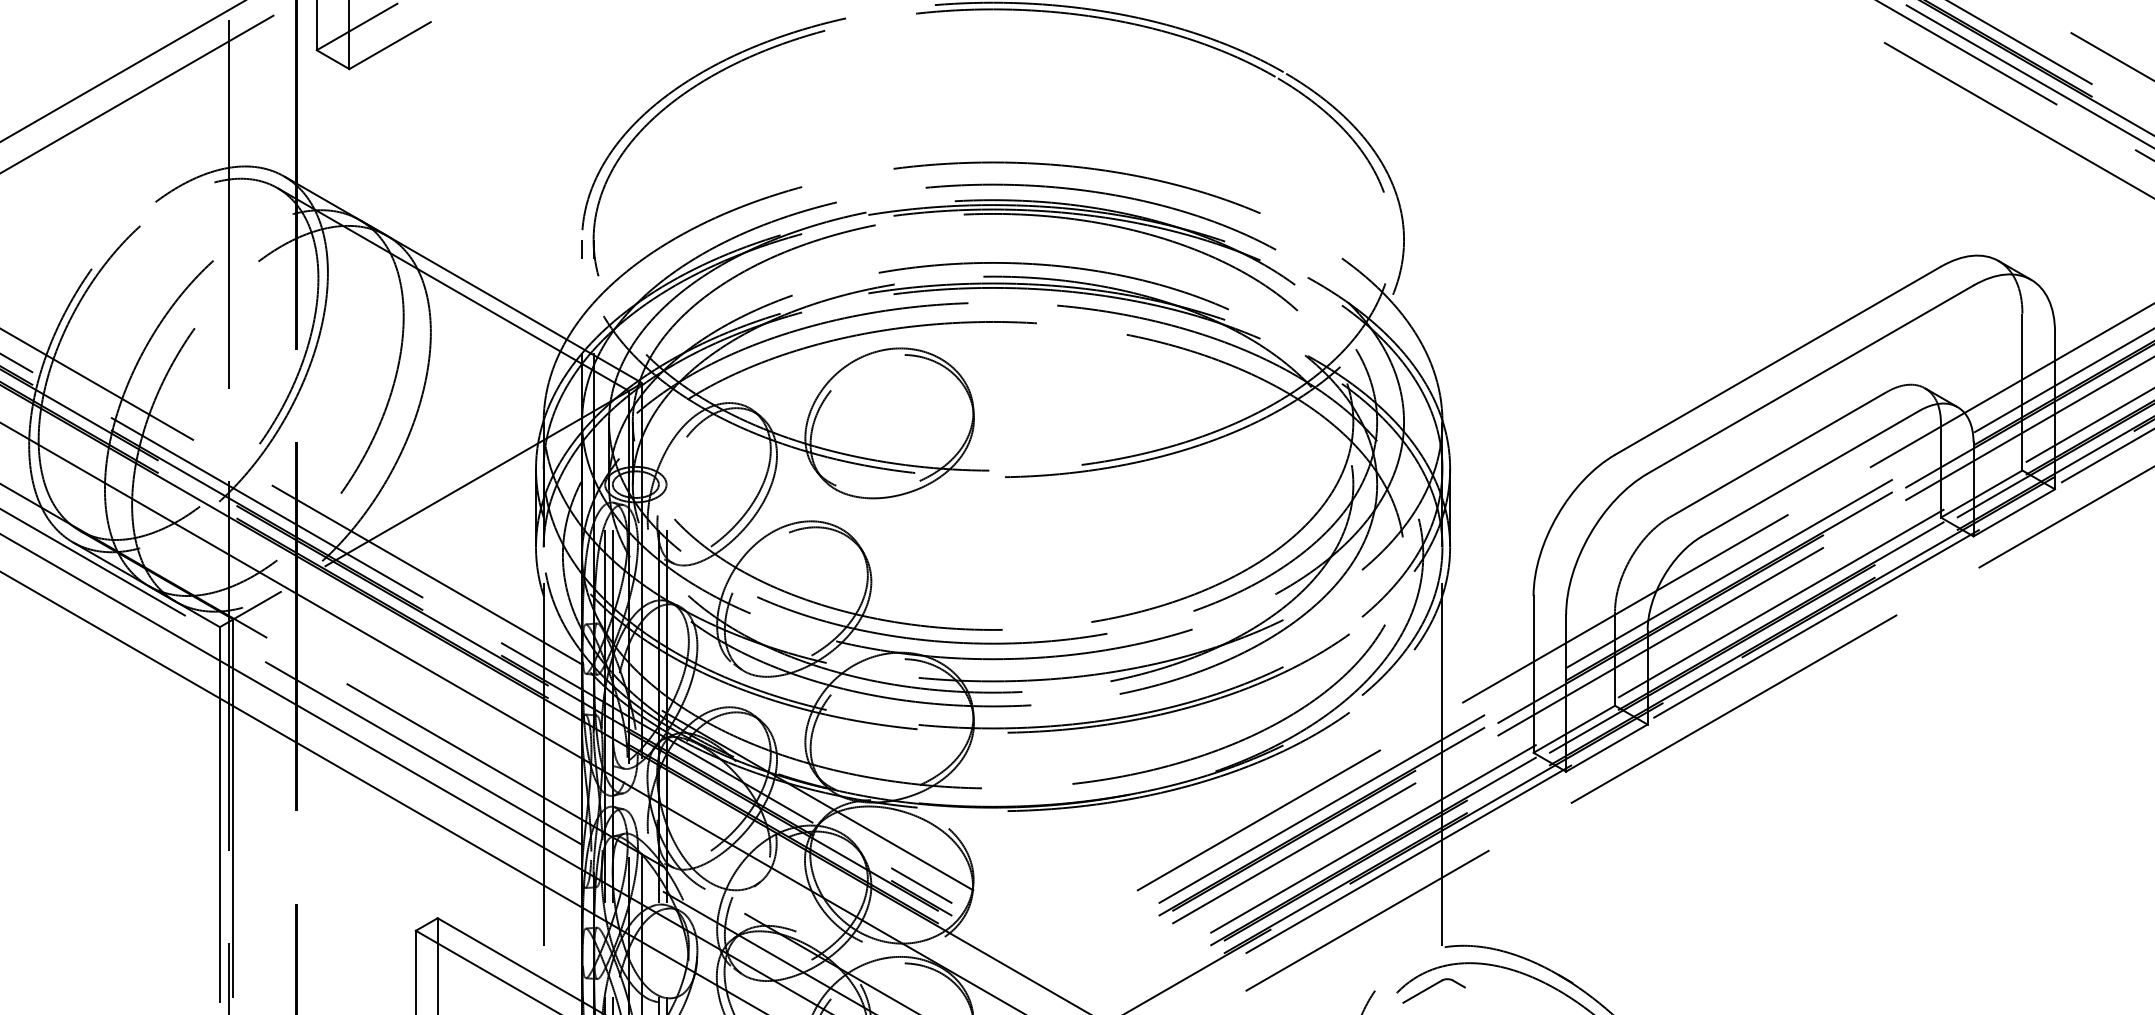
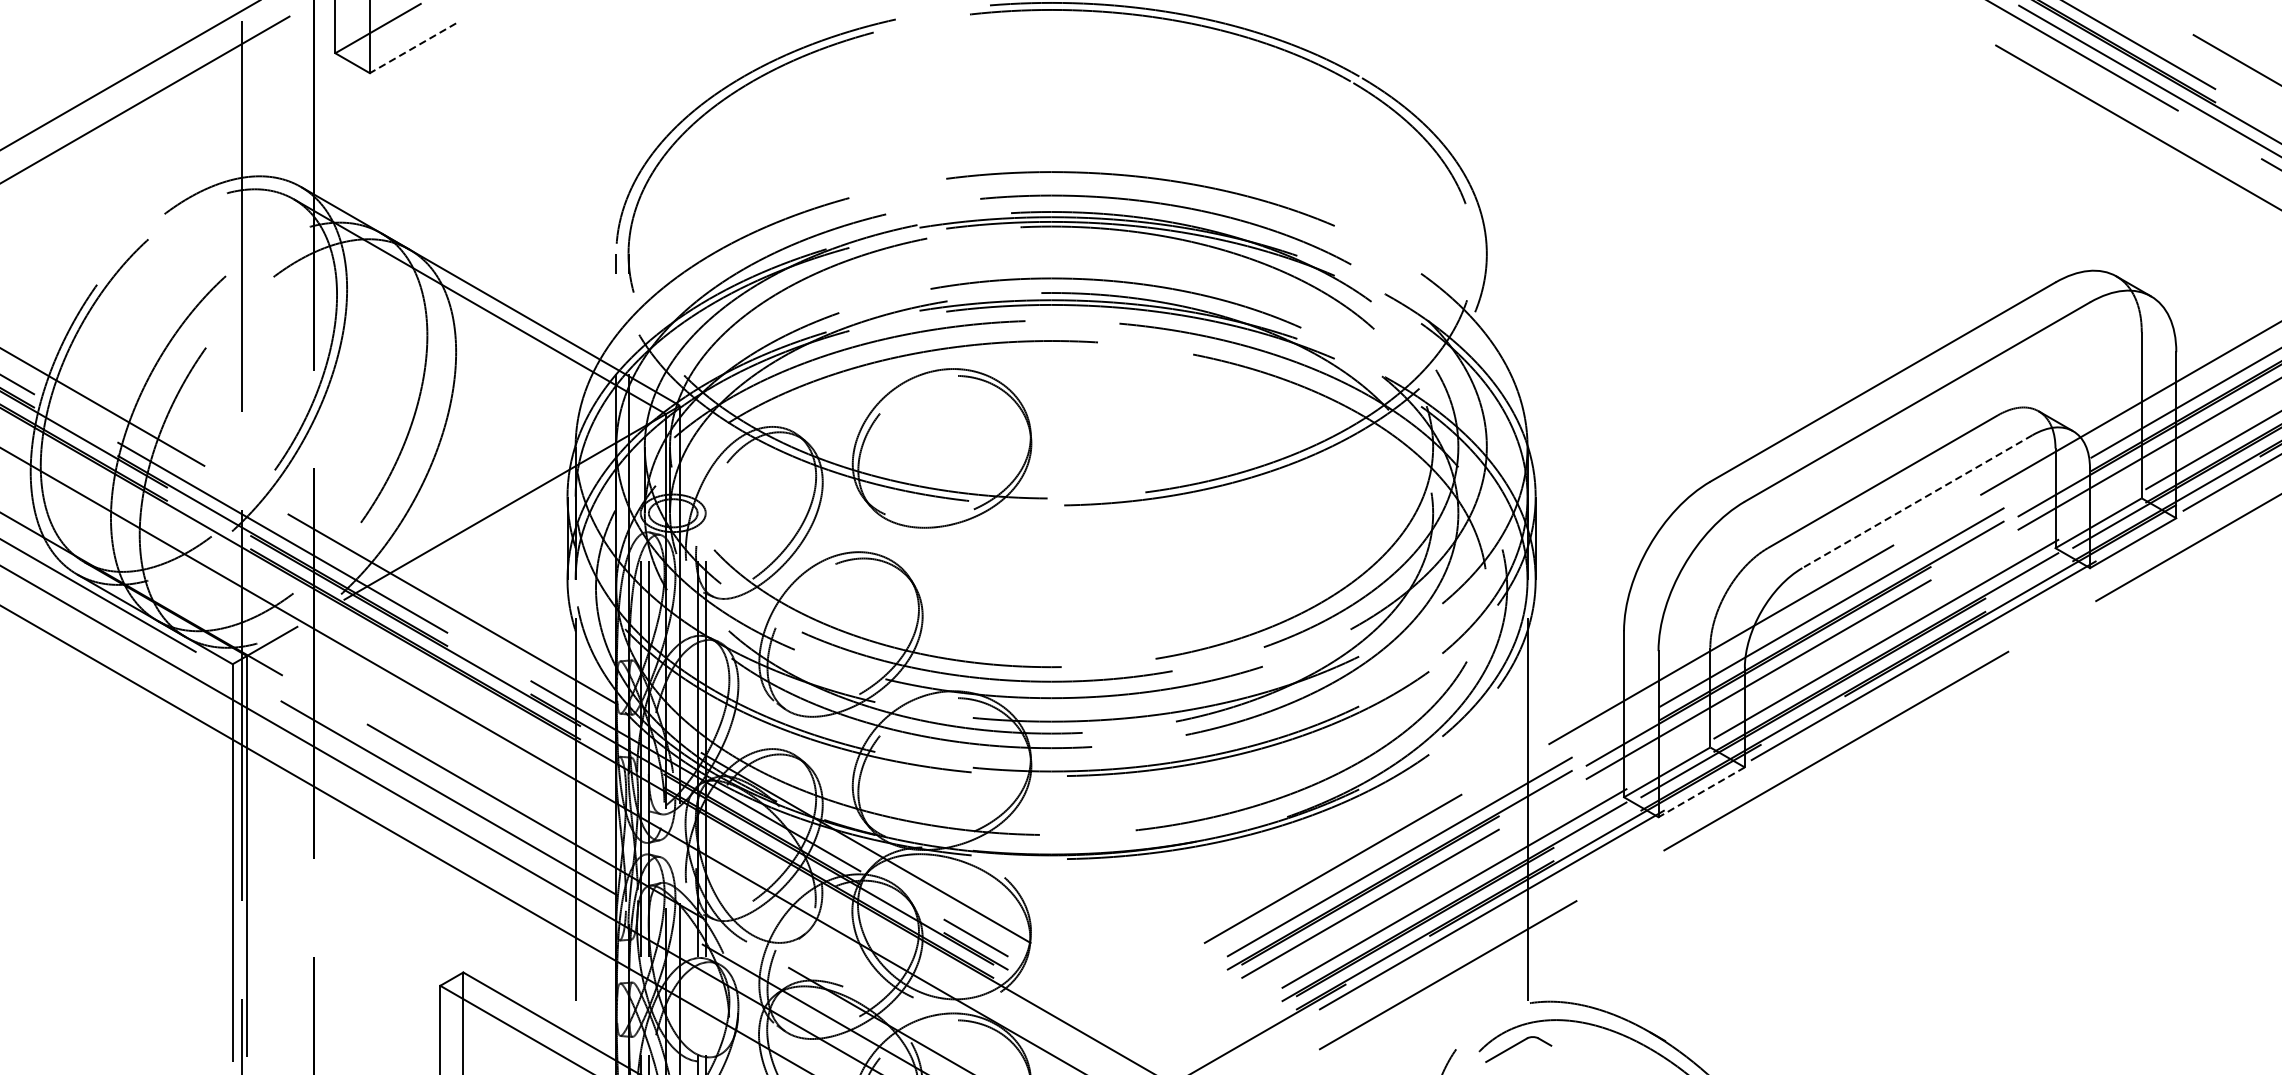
line: (389, 45) -> (412, 48), solid -> dashed
line: (1810, 473) -> (1917, 501), solid -> dashed
line: (1606, 748) -> (1701, 792), solid -> dashed

